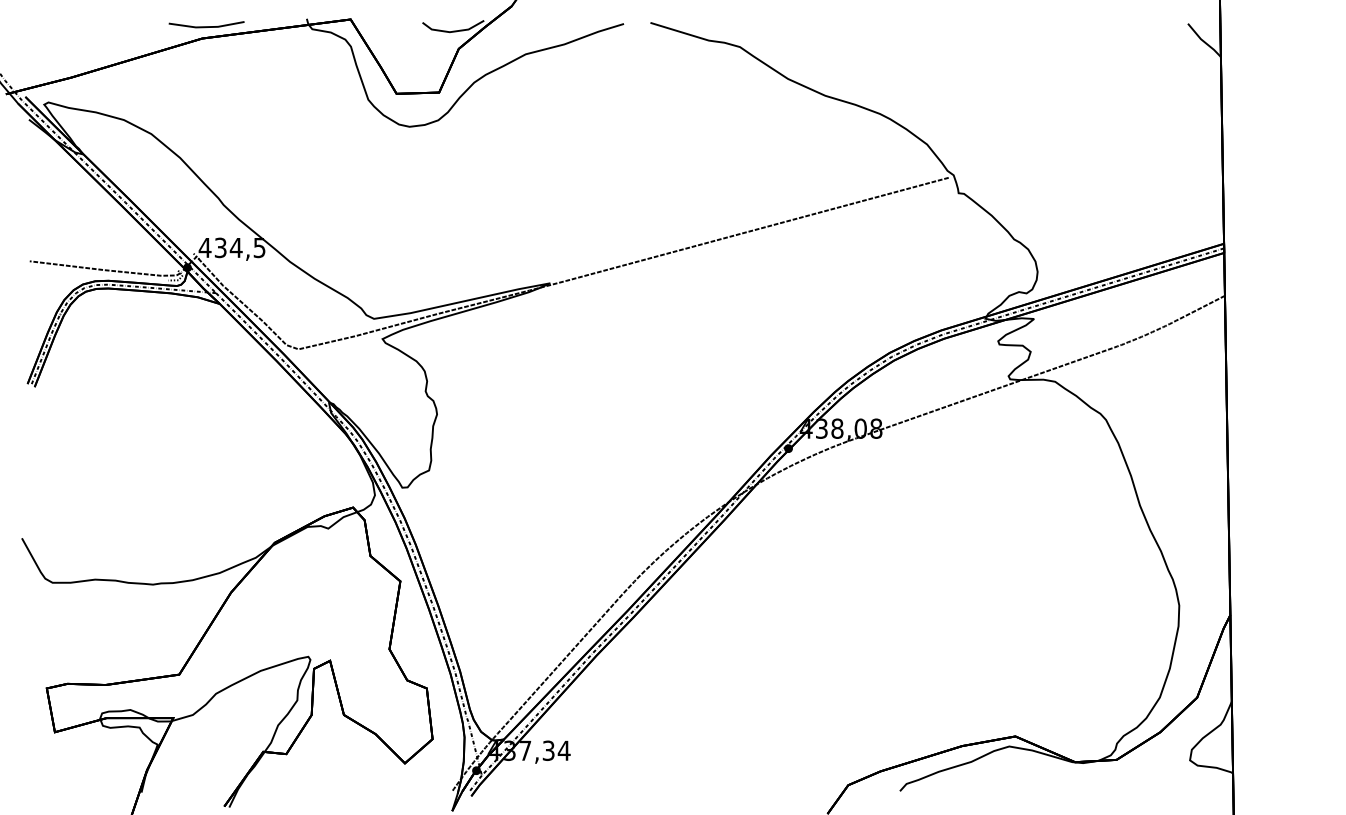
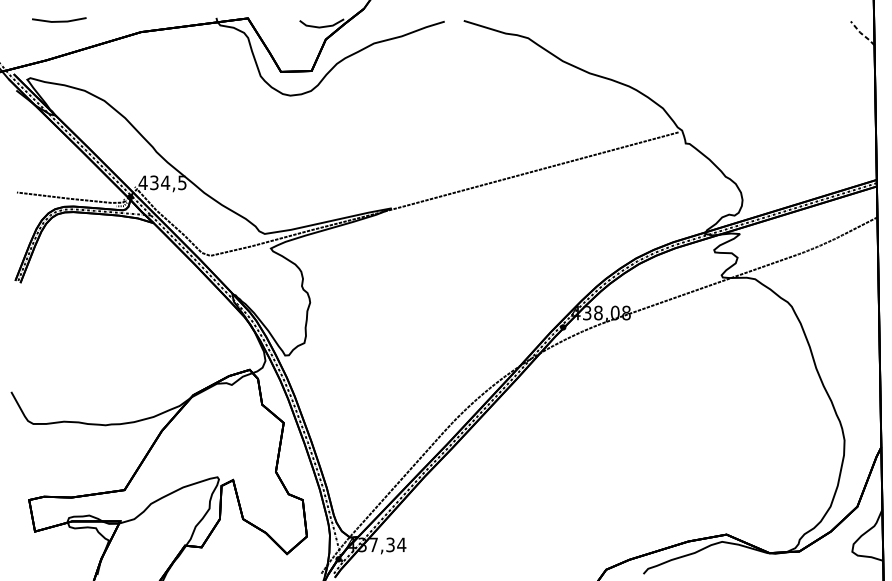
line: (206, 26) -> (59, 21), moved
line: (1203, 41) -> (862, 34), solid -> dashed

